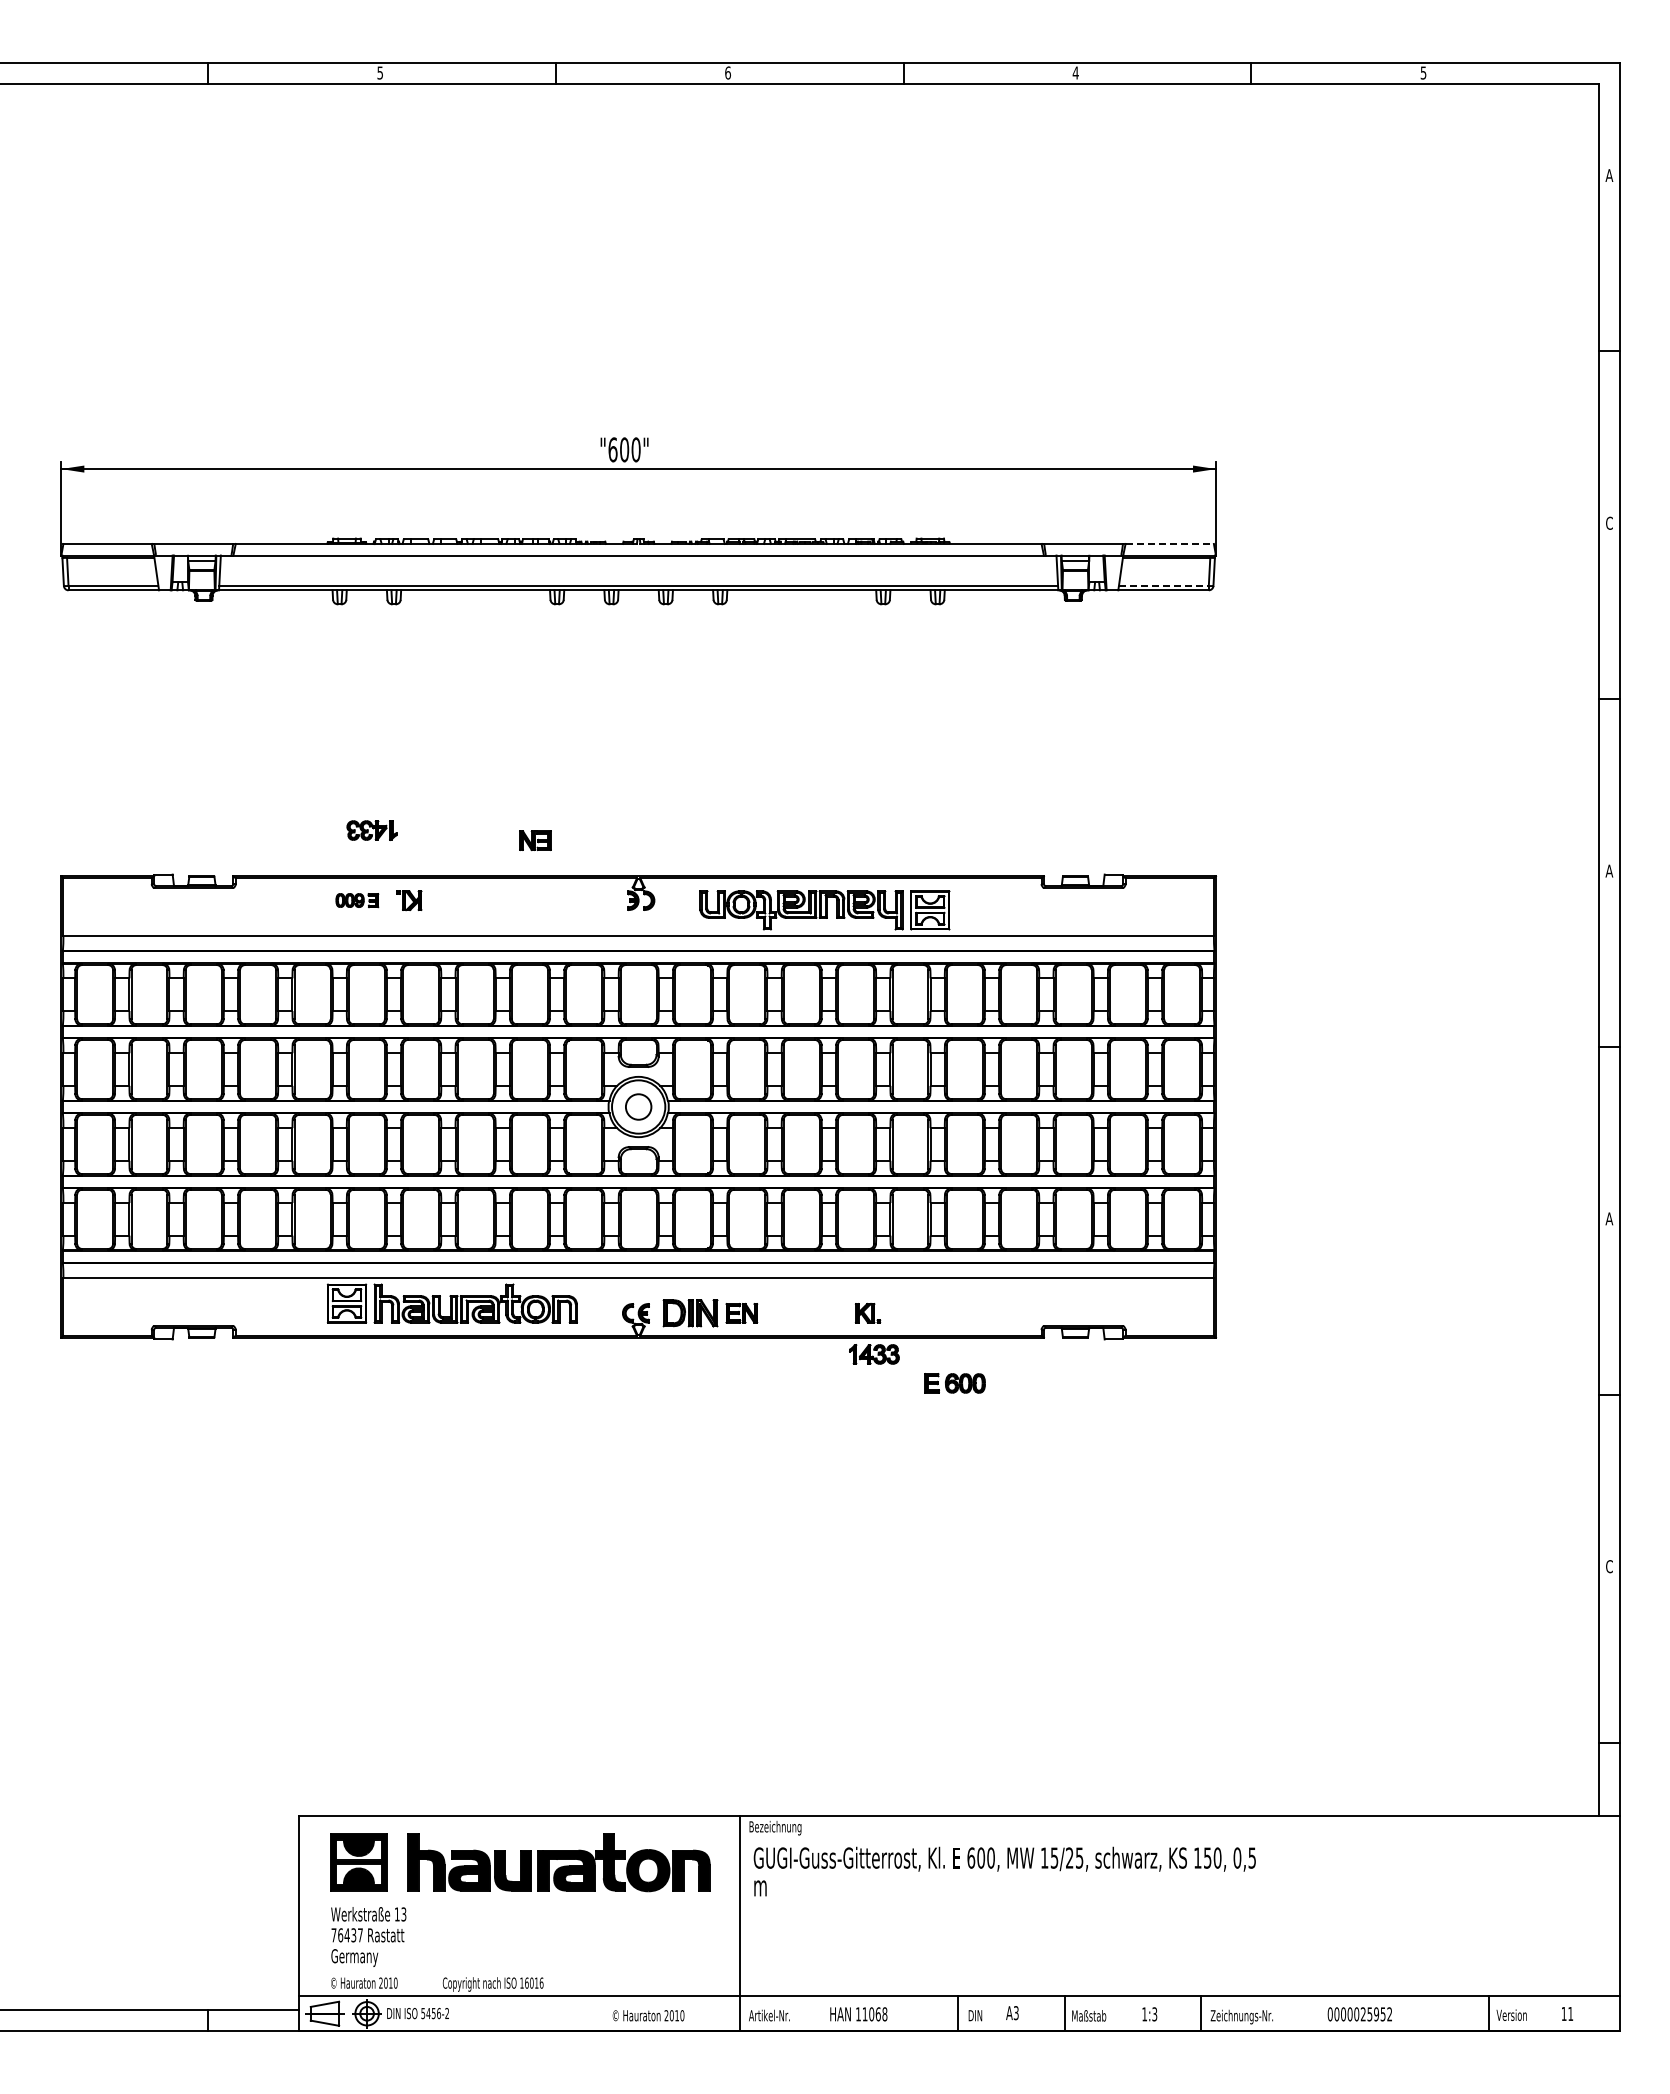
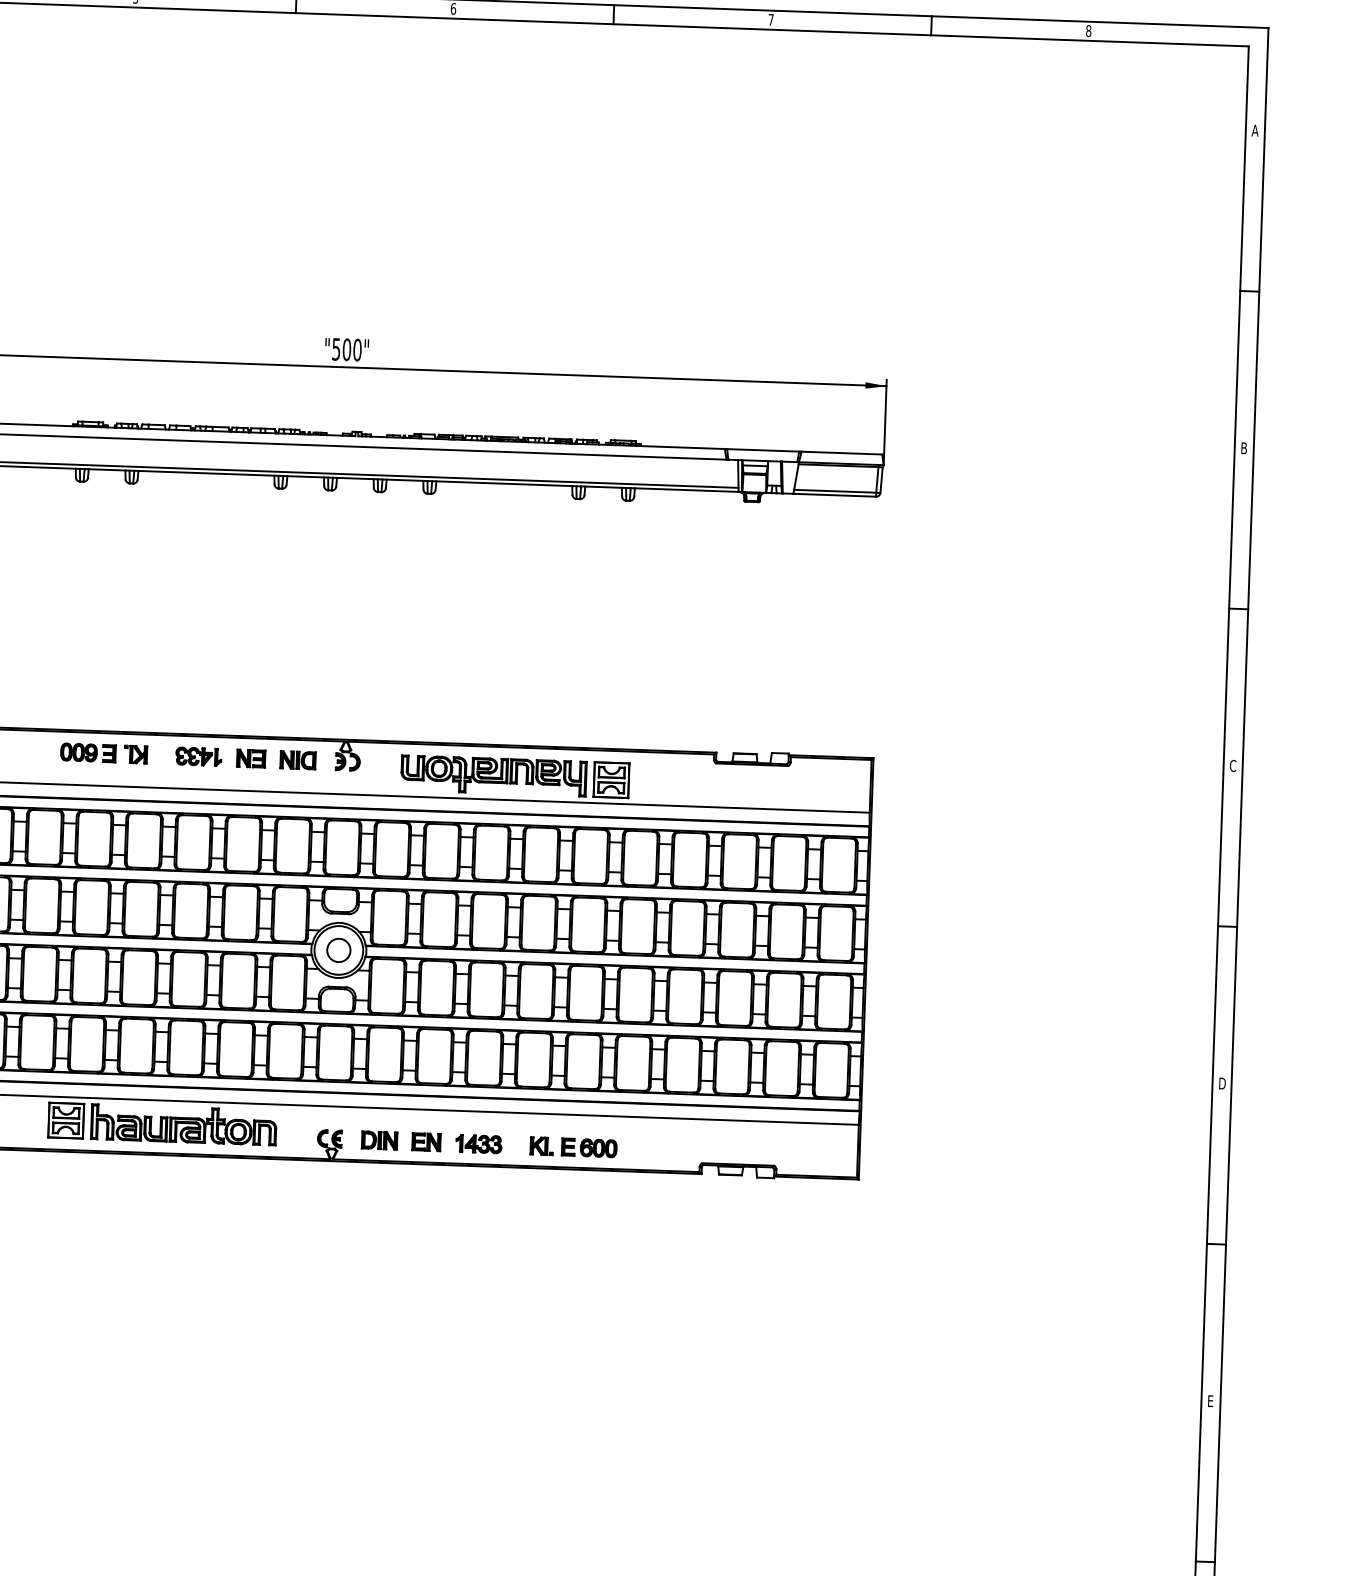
text: (1075, 72) -> (770, 19), 4 -> 7
text: (1423, 72) -> (1088, 30), 5 -> 8
text: (612, 449) -> (335, 349), "600" -> "500"
text: (1609, 522) -> (1244, 447), C -> B
line: (1170, 543) -> (842, 452), dashed -> solid
line: (1163, 585) -> (834, 490), dashed -> solid
part: (371, 830) -> (198, 756), moved
part: (535, 840) -> (251, 758), moved
text: (1609, 870) -> (1233, 765), A -> C
part: (357, 900) -> (88, 752), size x1.43
part: (586, 900) -> (297, 760), added
text: (1609, 1218) -> (1222, 1083), A -> D
part: (690, 1313) -> (379, 1140), size x0.71
part: (874, 1354) -> (479, 1144), moved
part: (954, 1383) -> (588, 1147), moved
text: (1609, 1566) -> (1210, 1401), C -> E

